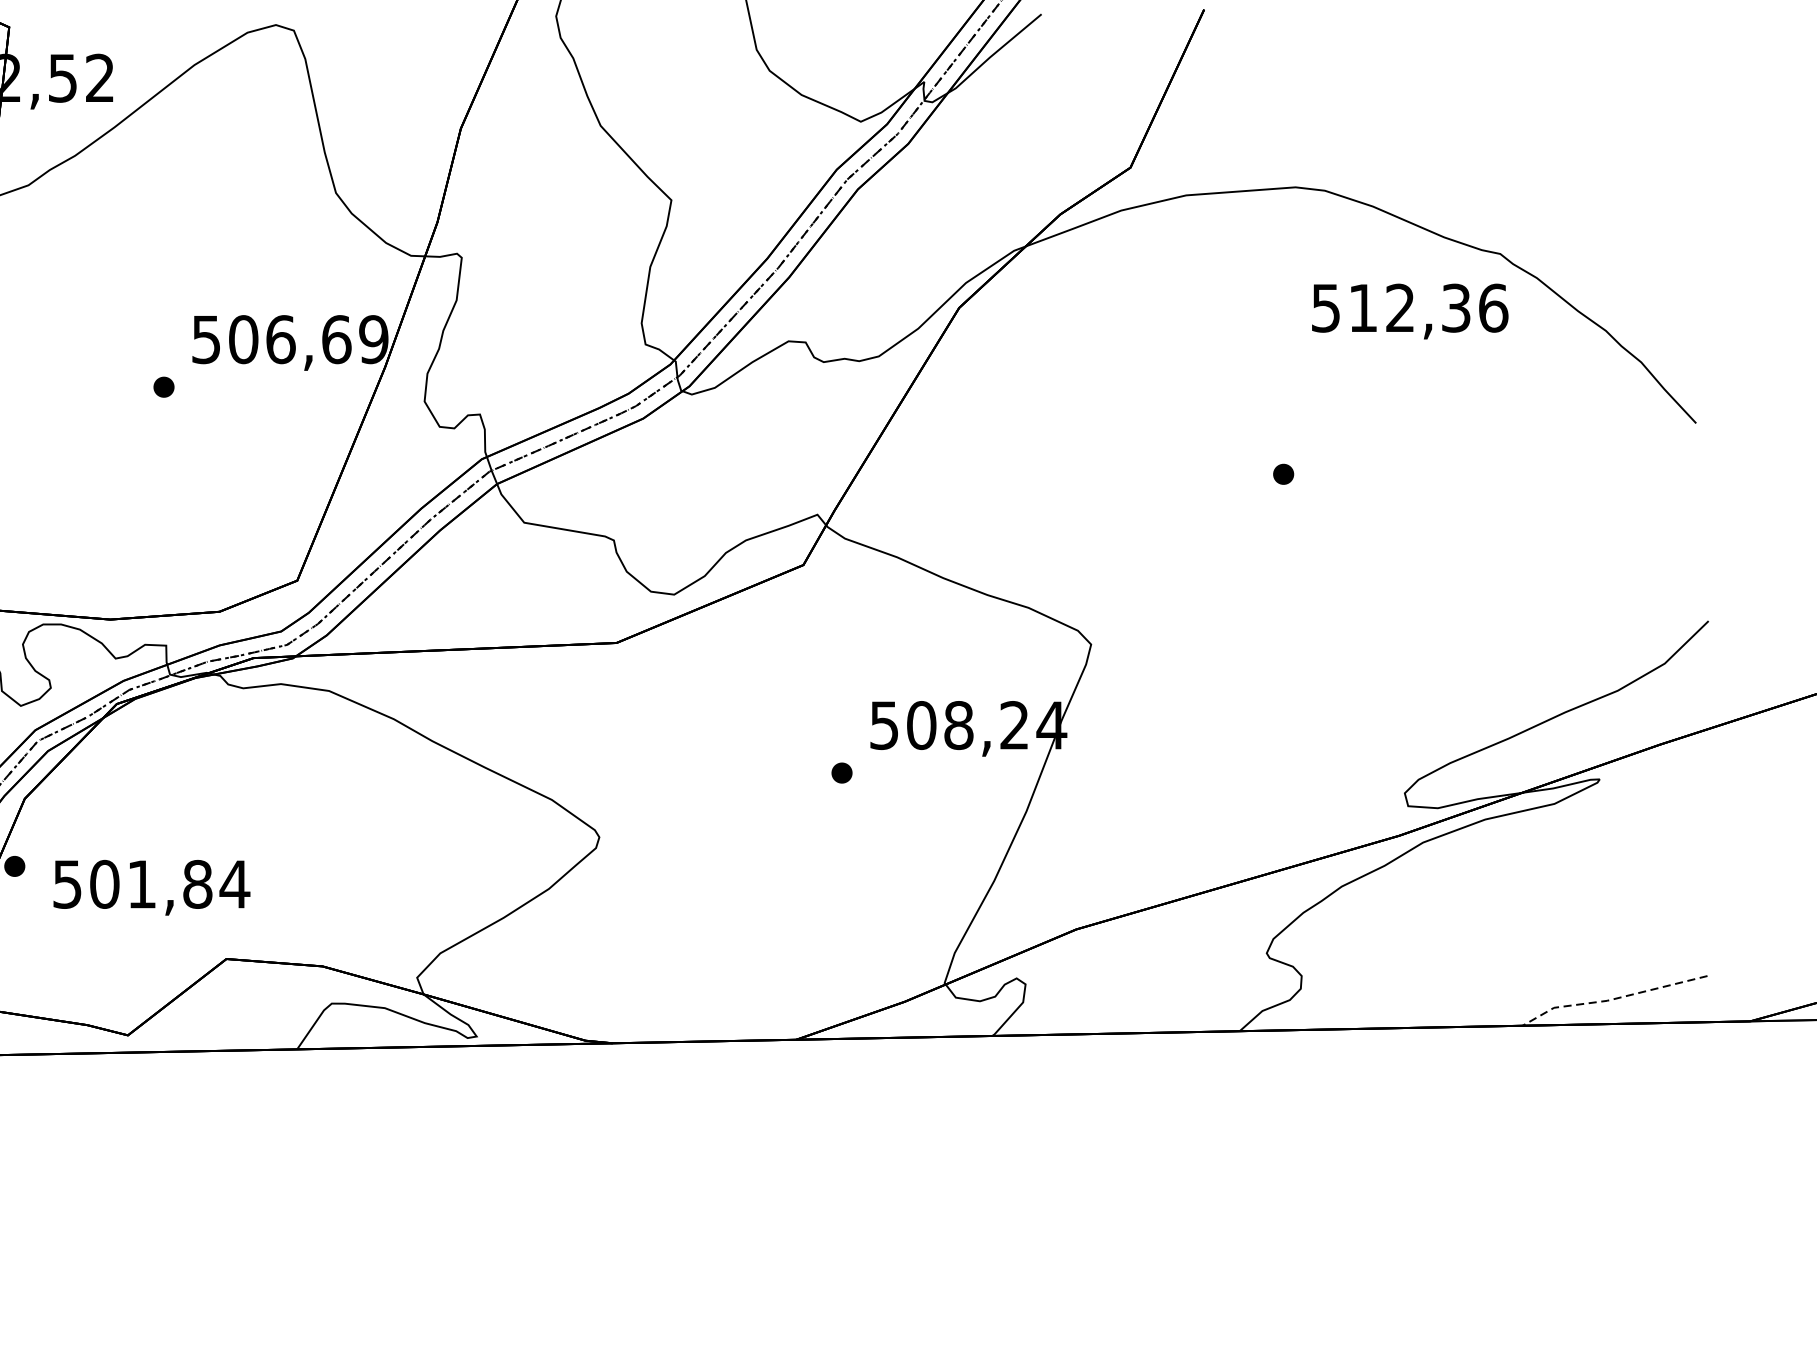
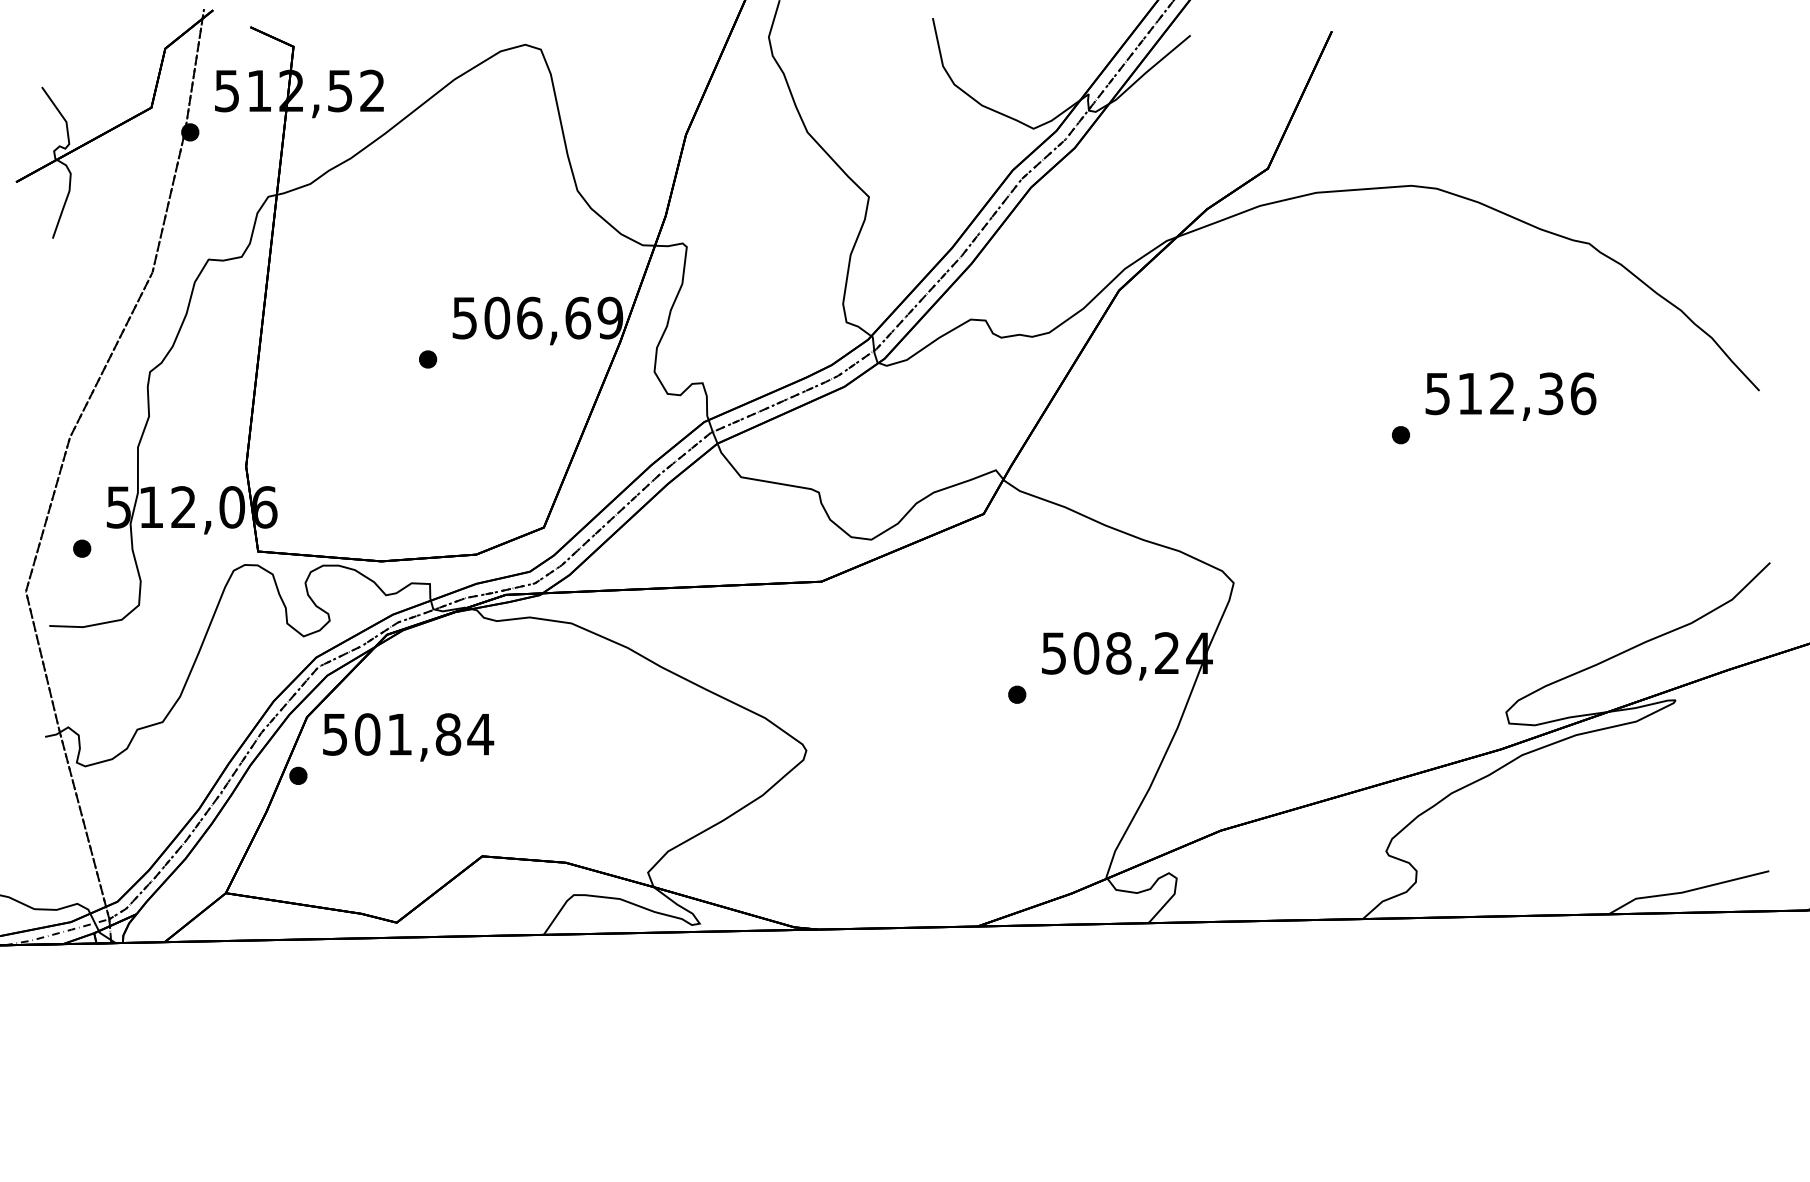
text: (1409, 311) -> (1510, 396), moved
text: (151, 887) -> (408, 737), moved
line: (1611, 999) -> (1685, 891), dashed -> solid

